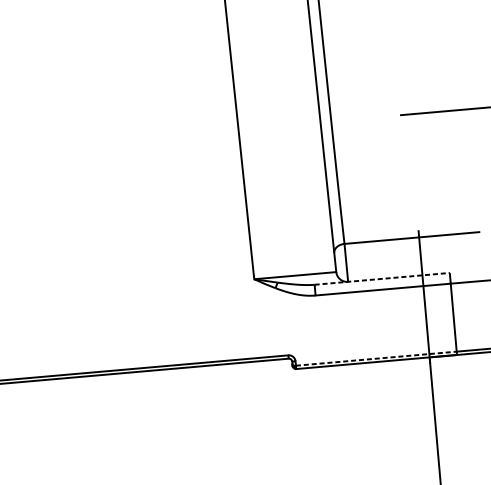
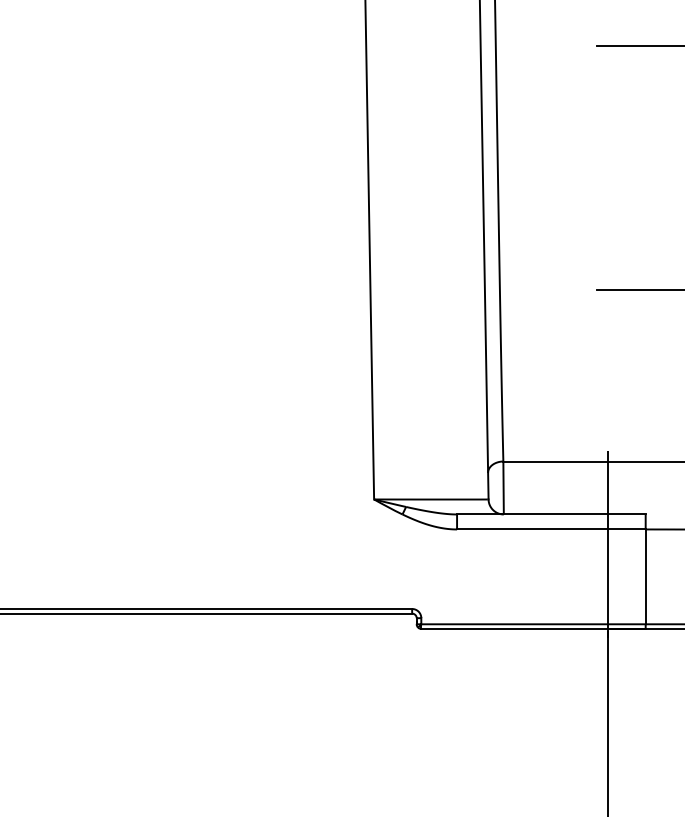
line: (382, 278) -> (551, 514), dashed -> solid
line: (376, 358) -> (533, 624), dashed -> solid

